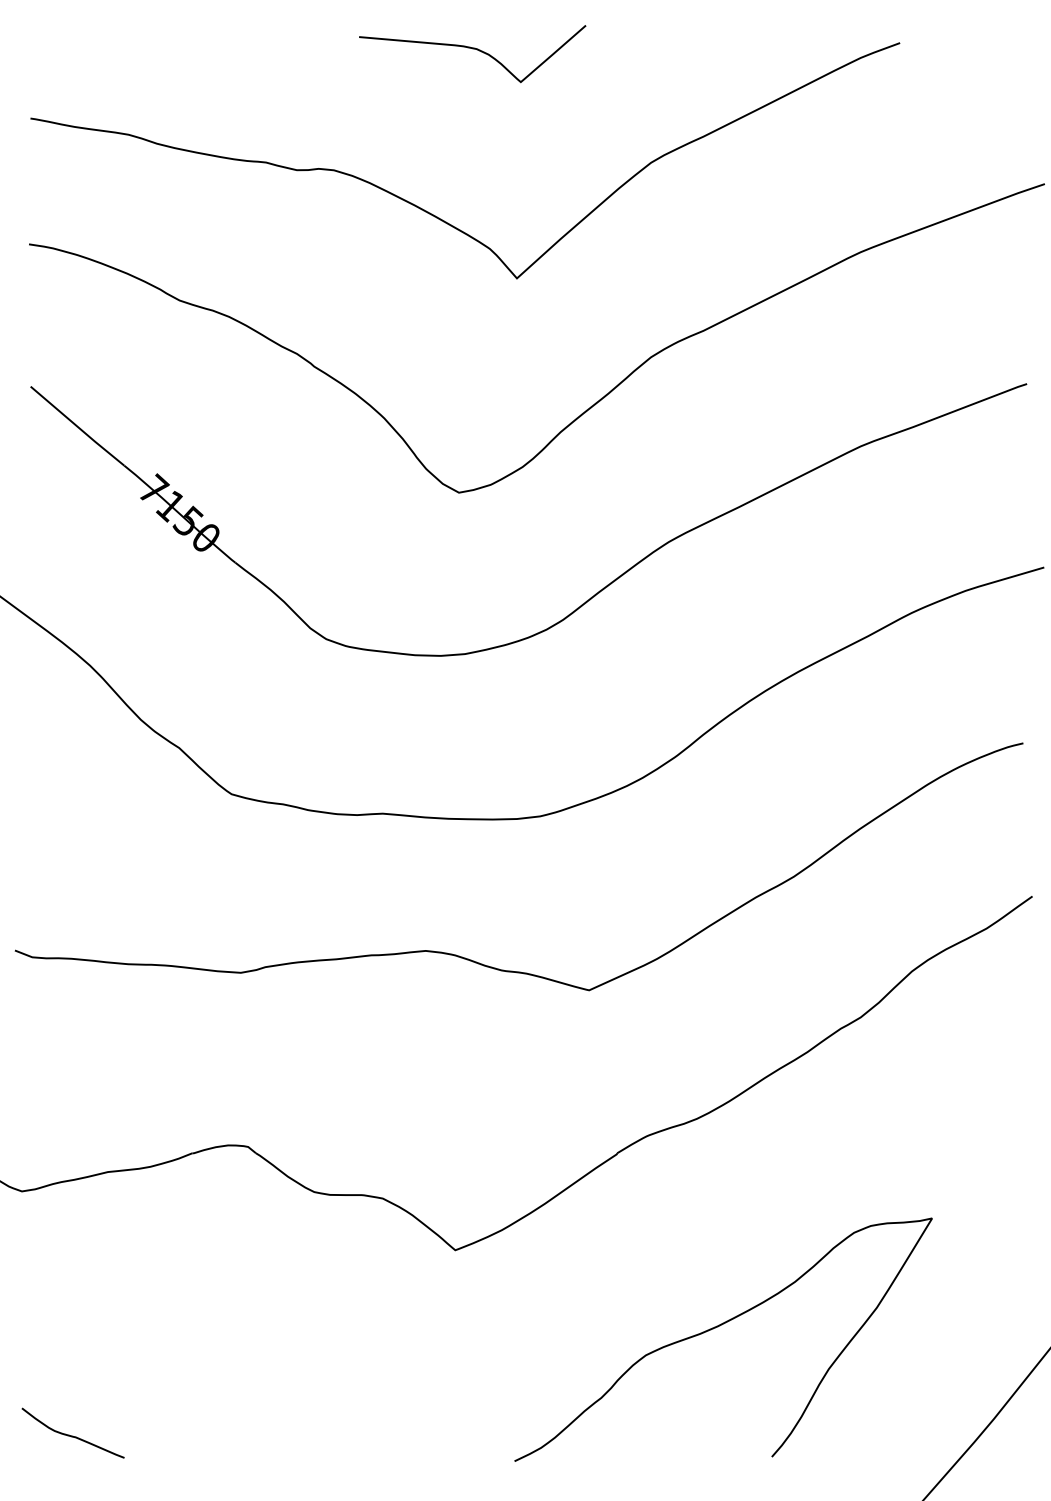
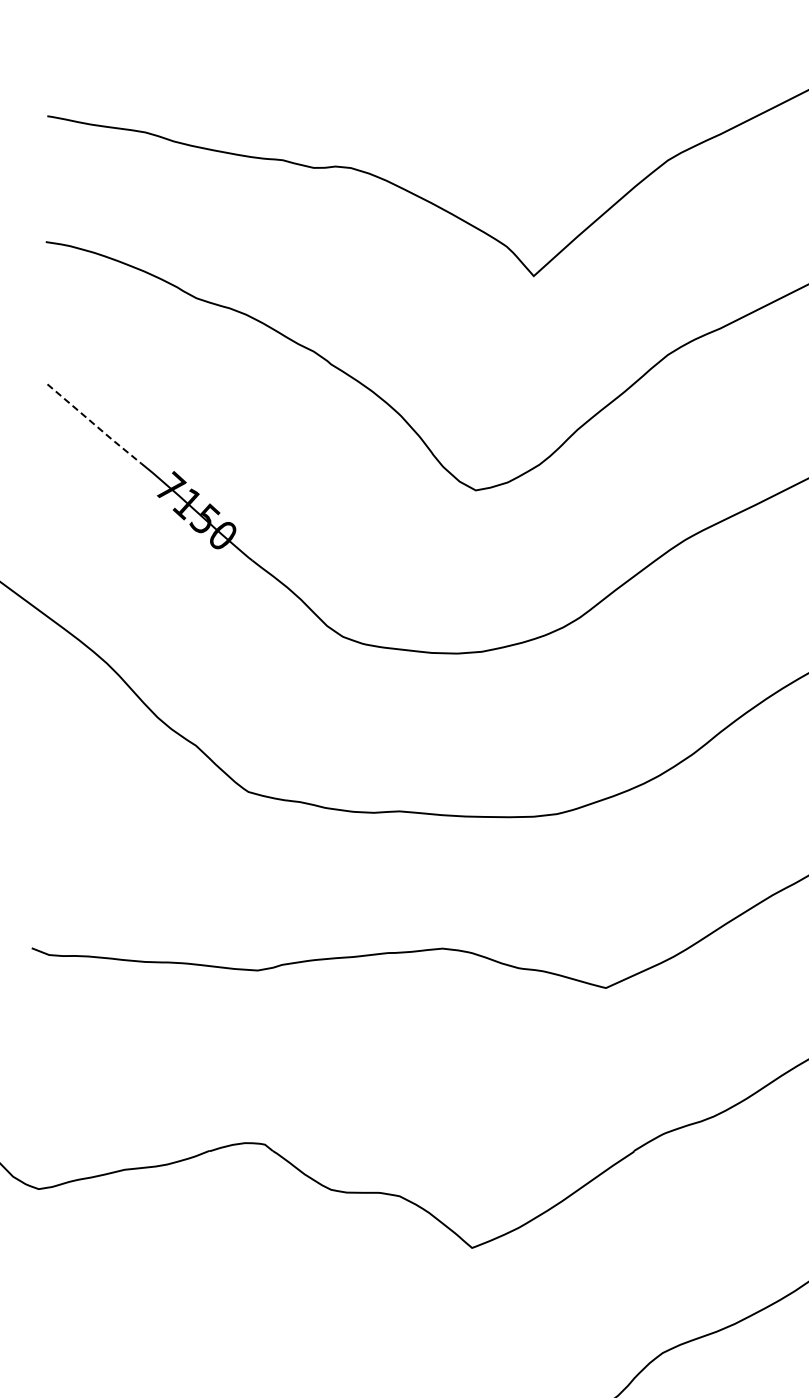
curve: (472, 49) -> (489, 47), removed
line: (77, 426) -> (94, 424), solid -> dashed

